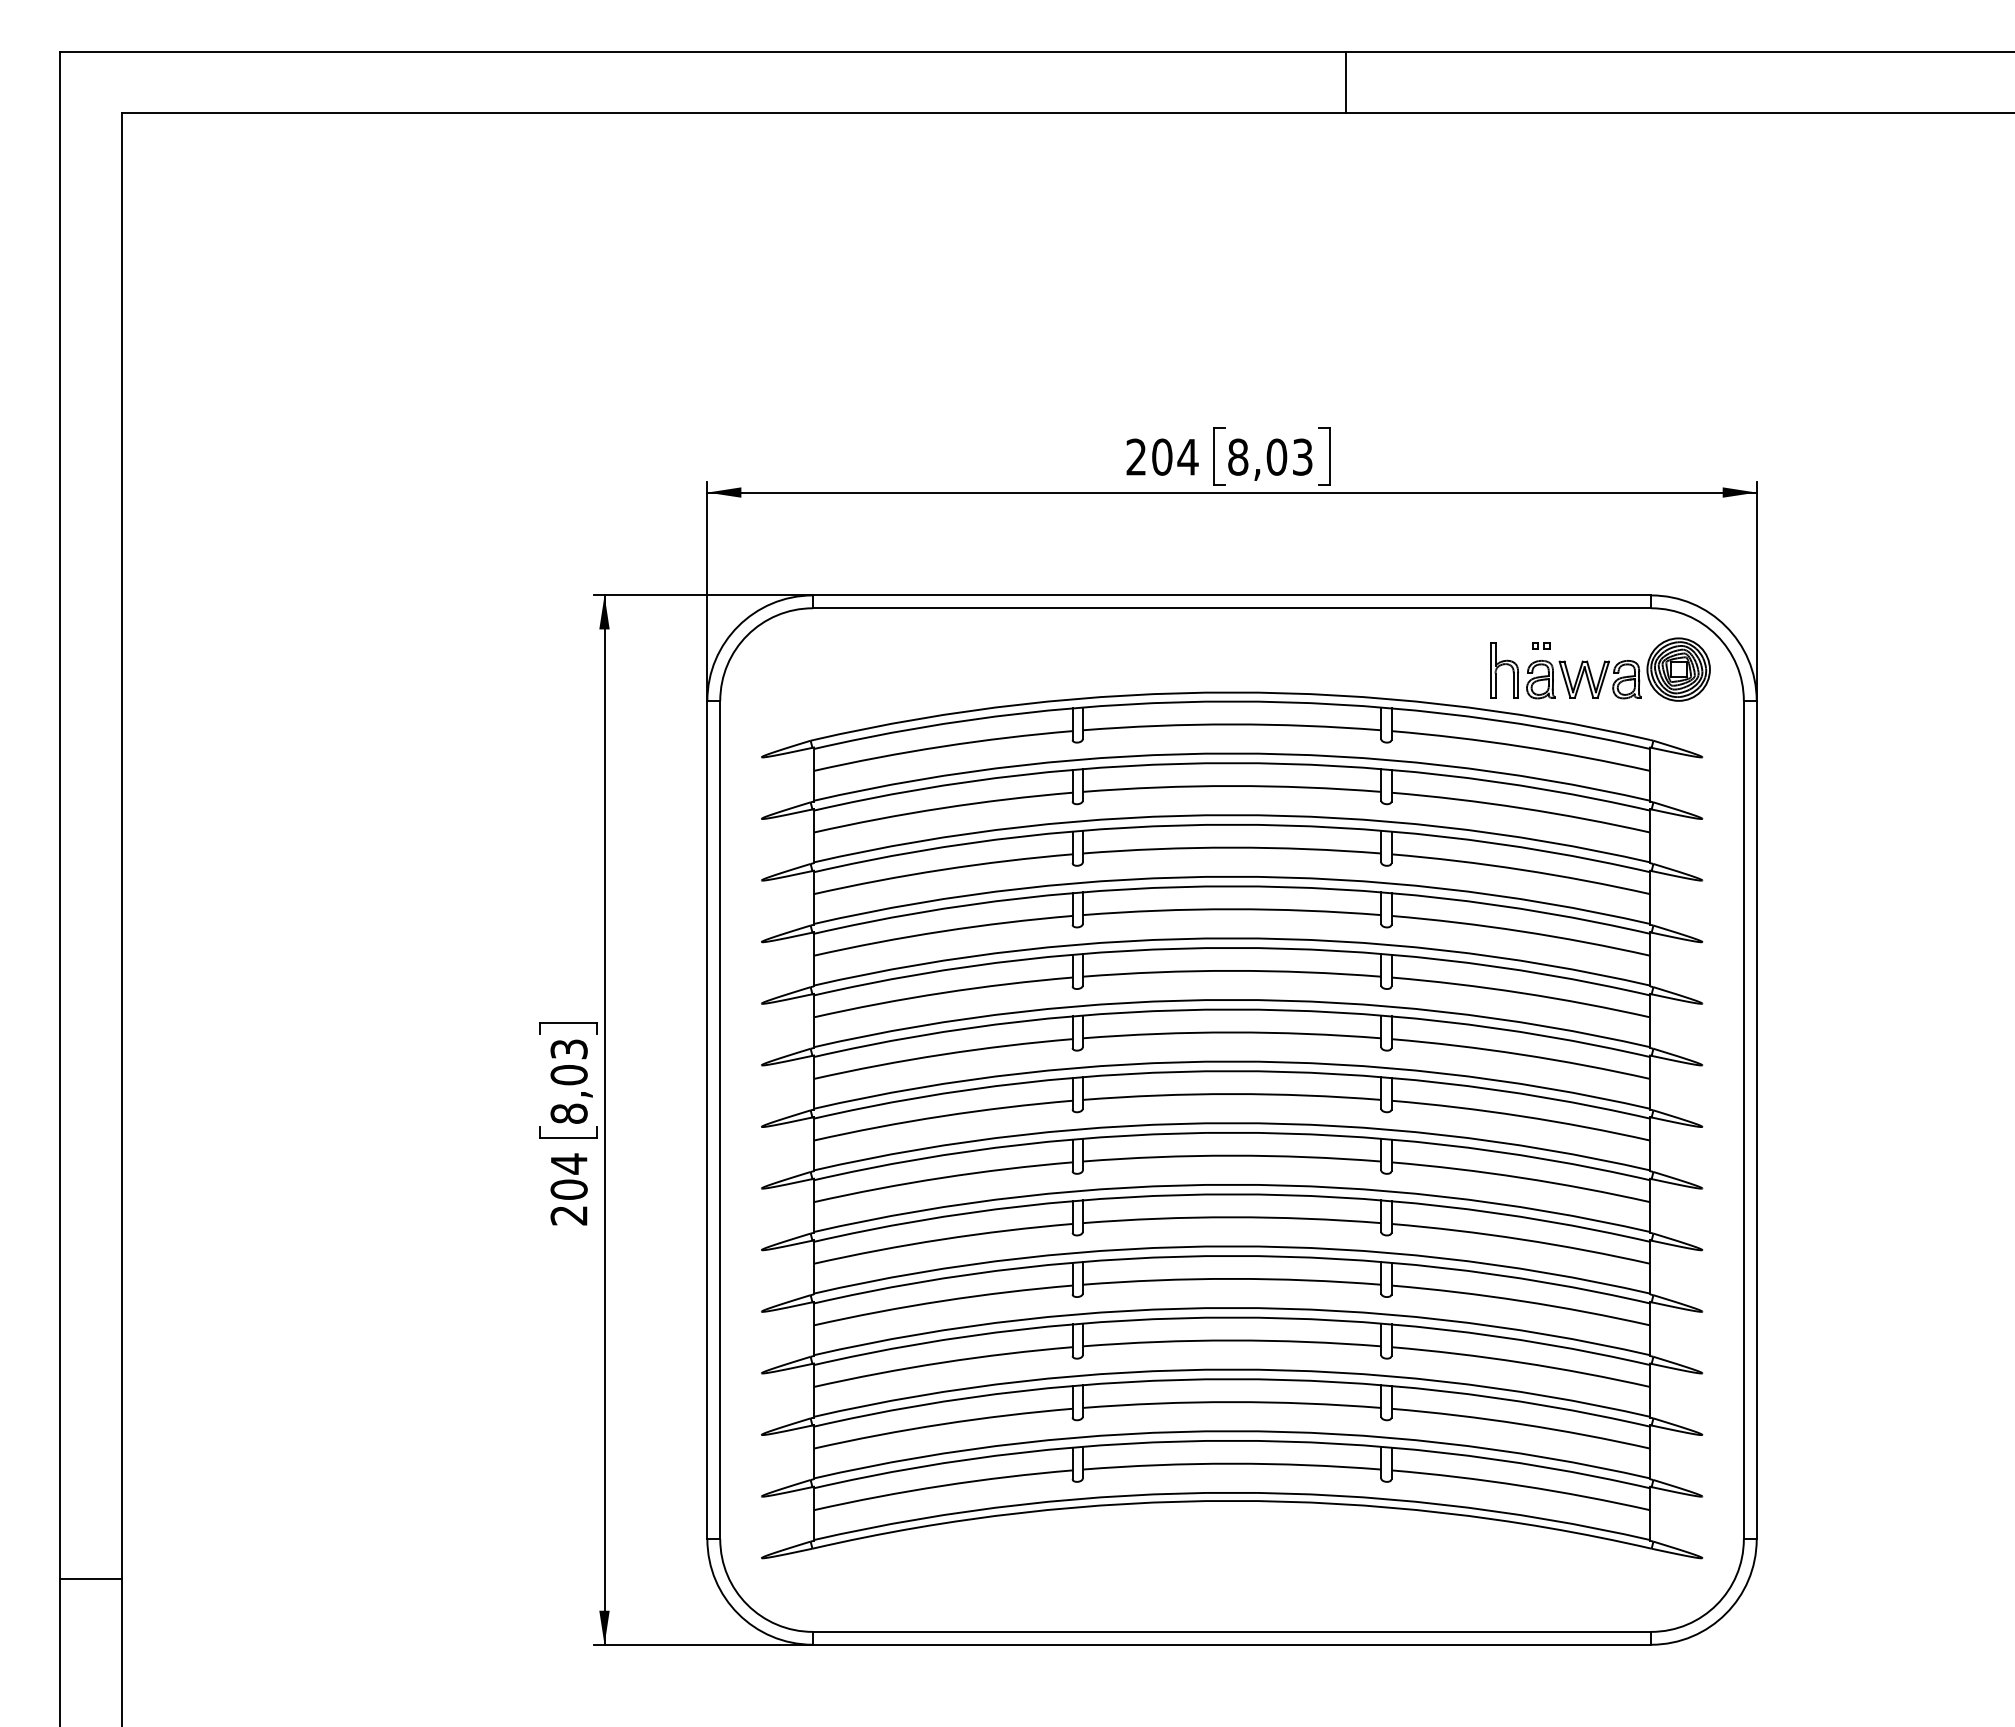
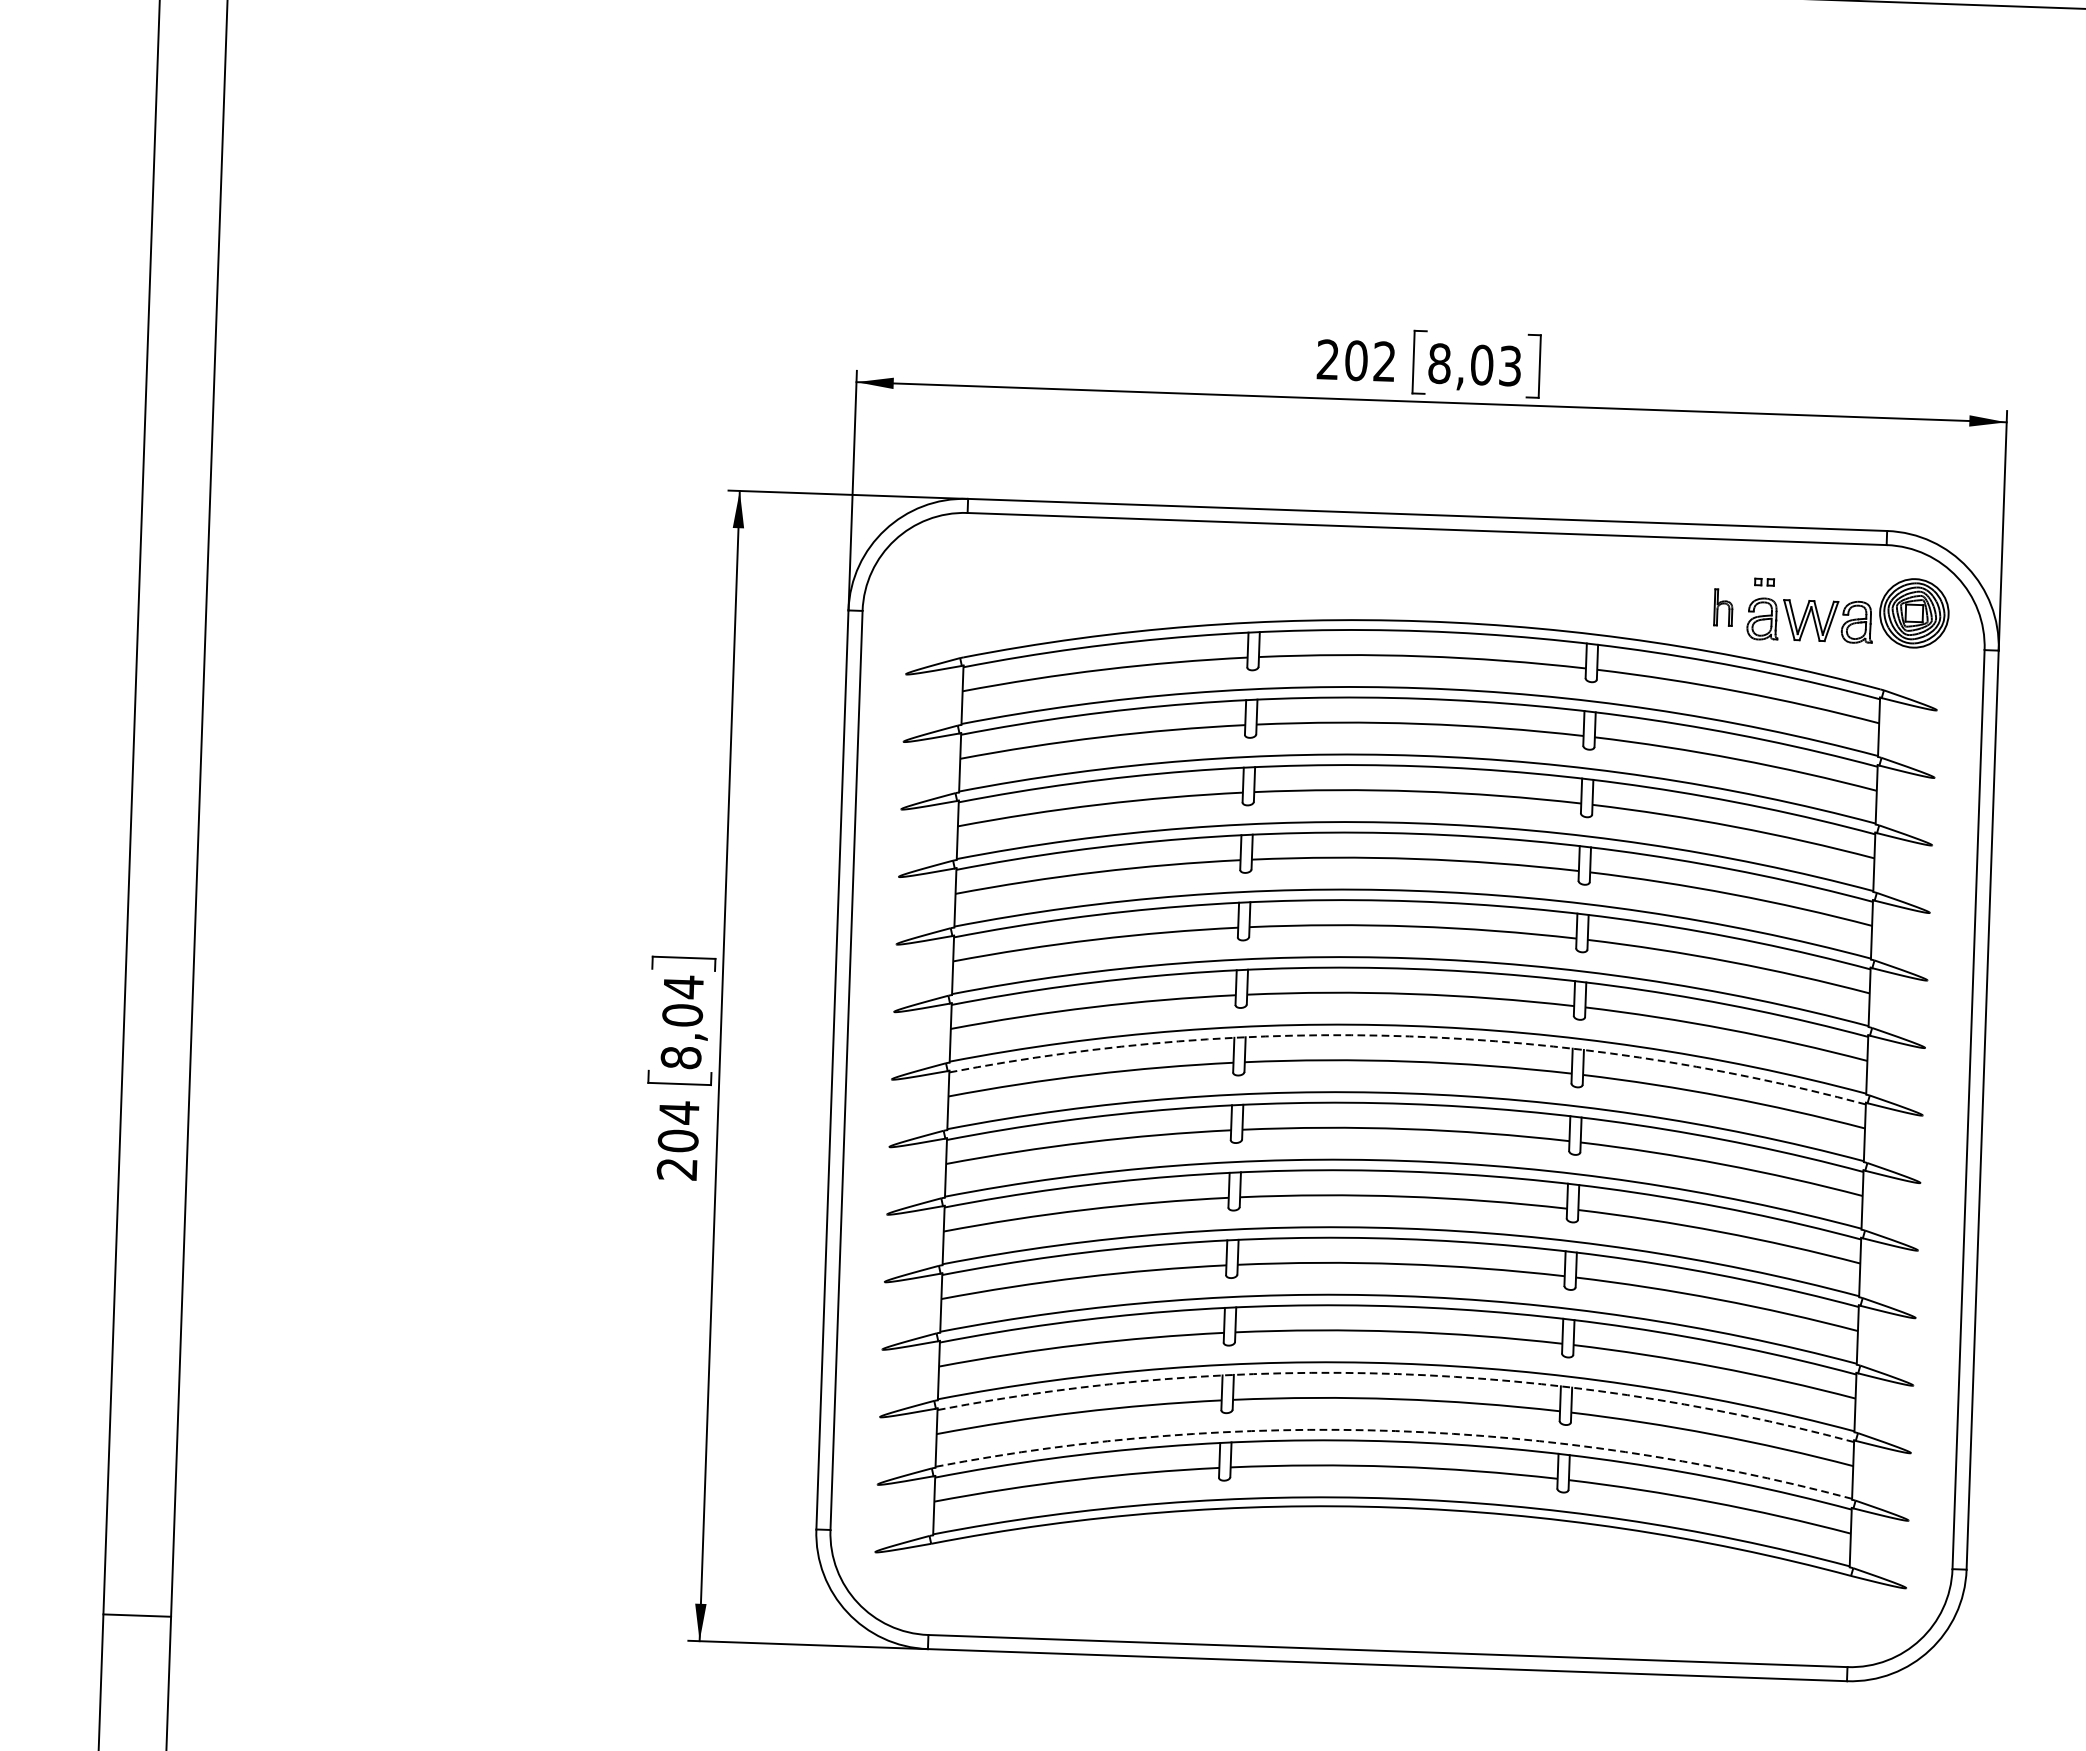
text: (1187, 456) -> (1384, 360), 204 -> 202
part: (1504, 670) -> (1723, 607), size x0.6
text: (568, 1049) -> (682, 987), 8,03 -> 8,04
arc: (1232, 1071) -> (1409, 1036), solid -> dashed
arc: (1232, 1379) -> (1398, 1374), solid -> dashed
arc: (1232, 1431) -> (1396, 1431), solid -> dashed
line: (91, 1579) -> (137, 1615), moved

